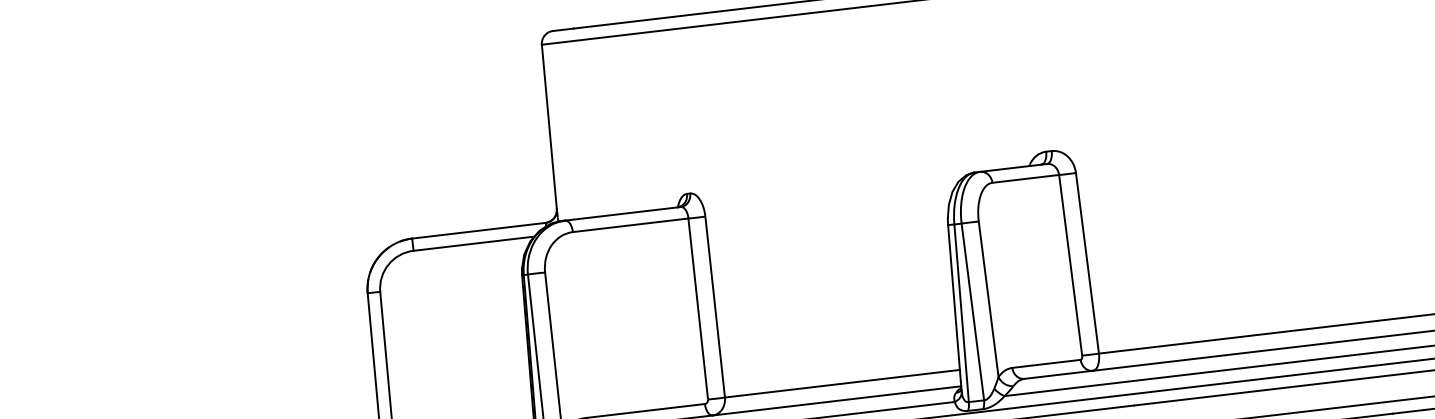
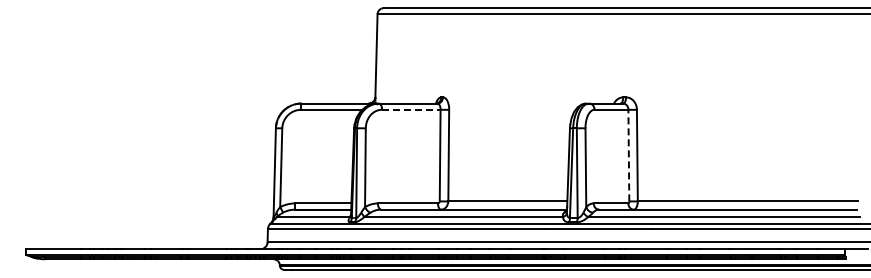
line: (630, 224) -> (411, 109), solid -> dashed
line: (1069, 265) -> (628, 155), solid -> dashed

